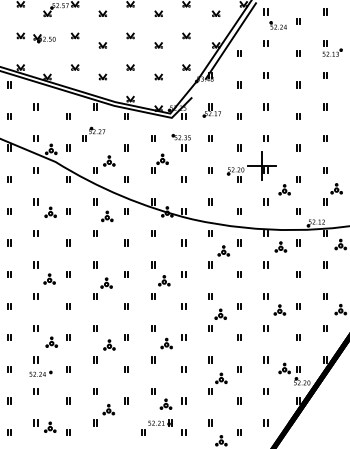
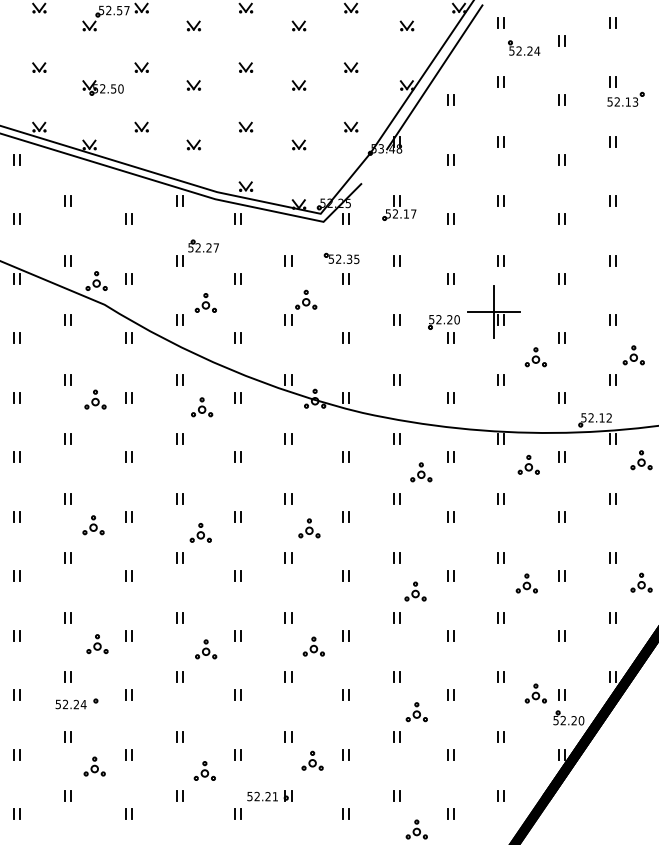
part: (44, 38) -> (102, 87), moved
part: (93, 133) -> (196, 251), moved
part: (50, 426) -> (95, 765), moved
part: (156, 427) -> (262, 804), moved

